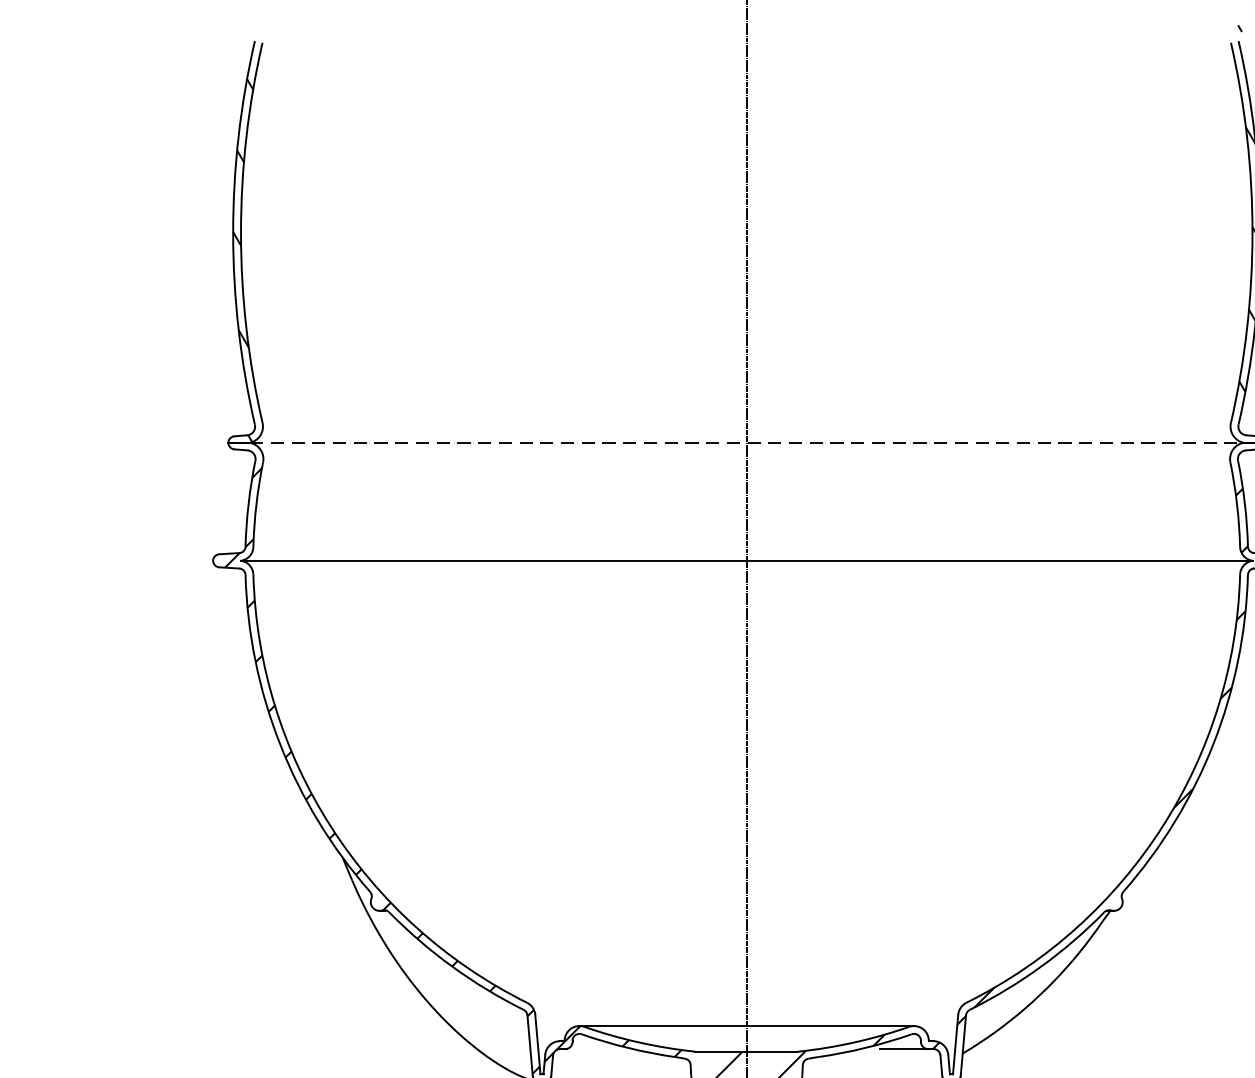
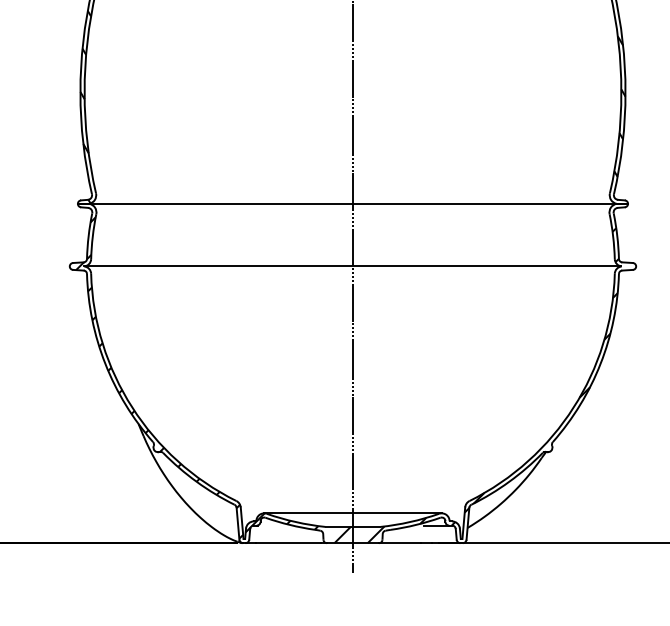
line: (745, 442) -> (352, 203), dashed -> solid

